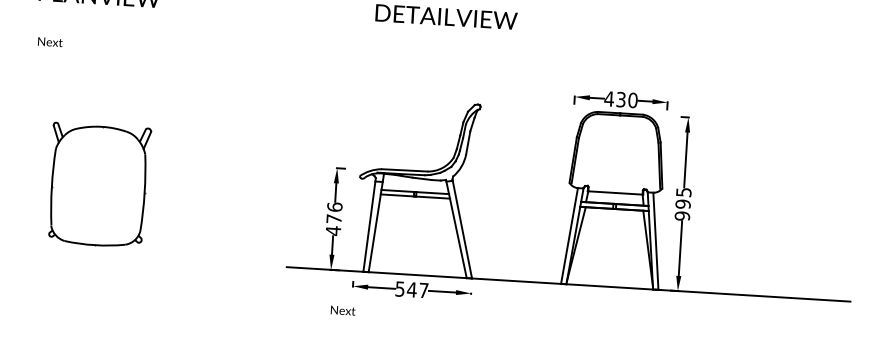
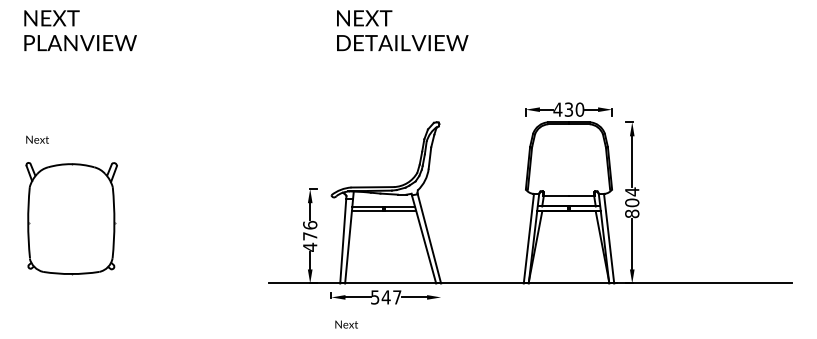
text: (50, 41) -> (37, 139), moved
part: (98, 185) -> (71, 218), moved
text: (683, 203) -> (632, 202), 995 -> 804
text: (342, 310) -> (346, 324), moved

